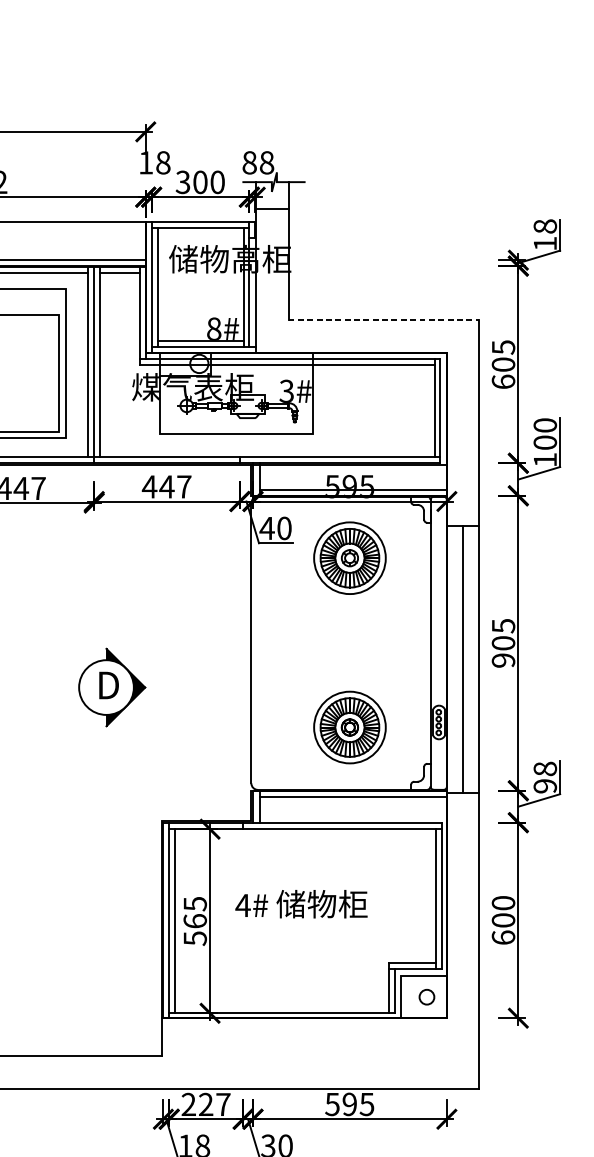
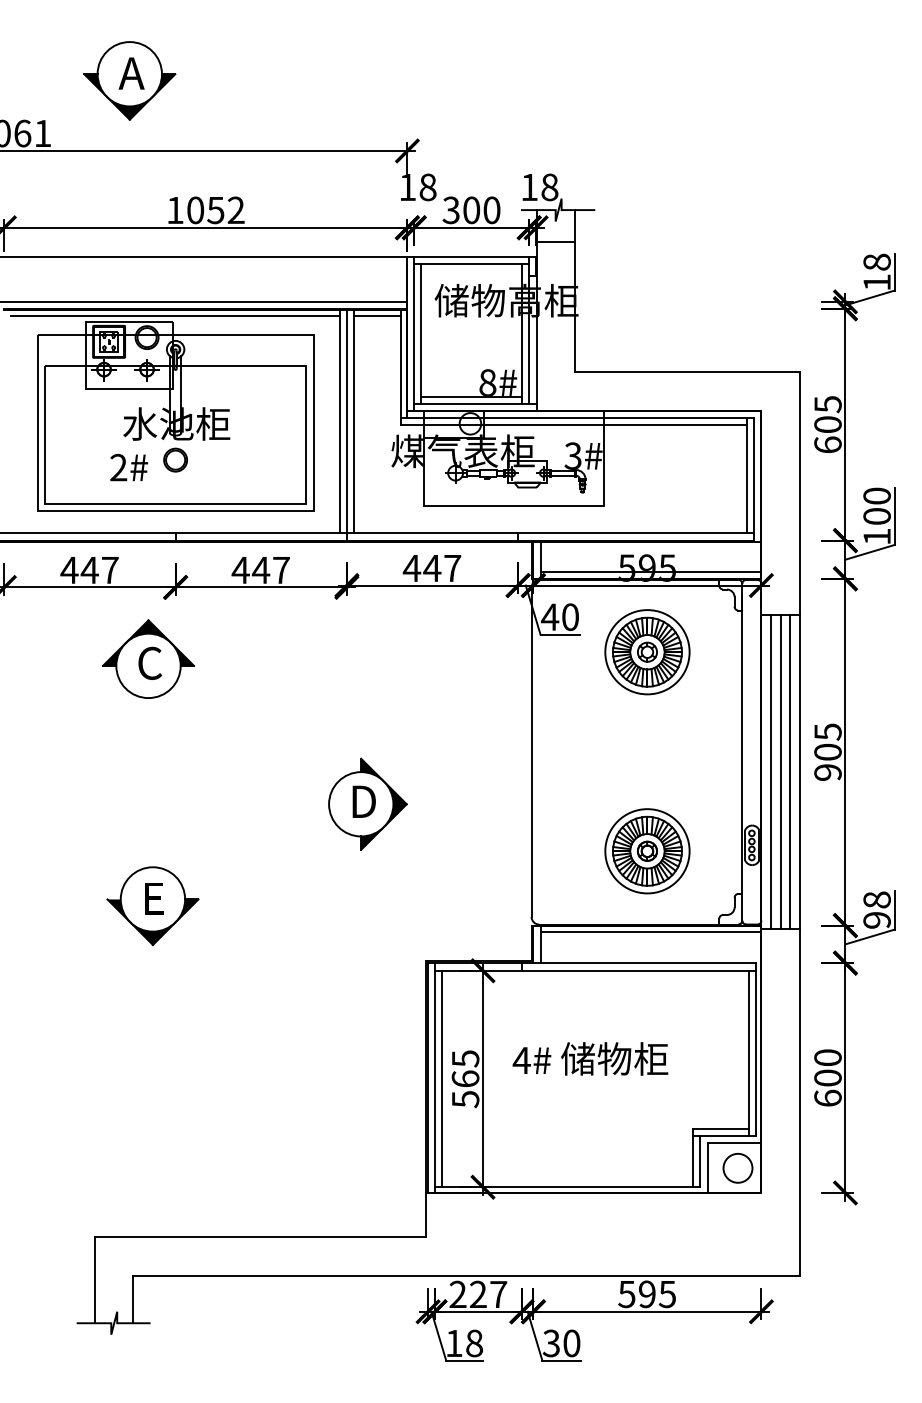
text: (249, 162) -> (529, 187), 88 -> 18
line: (384, 320) -> (687, 372), dashed -> solid
line: (454, 659) -> (770, 771), added
line: (471, 659) -> (790, 771), added
circle: (426, 996) -> (737, 1167), size x1.67

